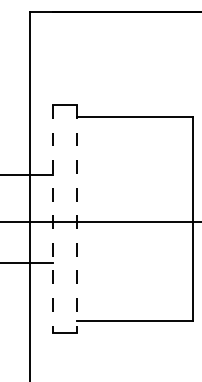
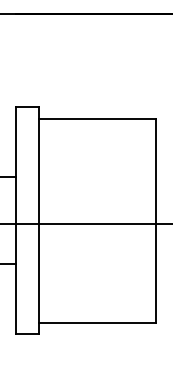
line: (53, 218) -> (16, 220), dashed -> solid
line: (76, 218) -> (39, 220), dashed -> solid

